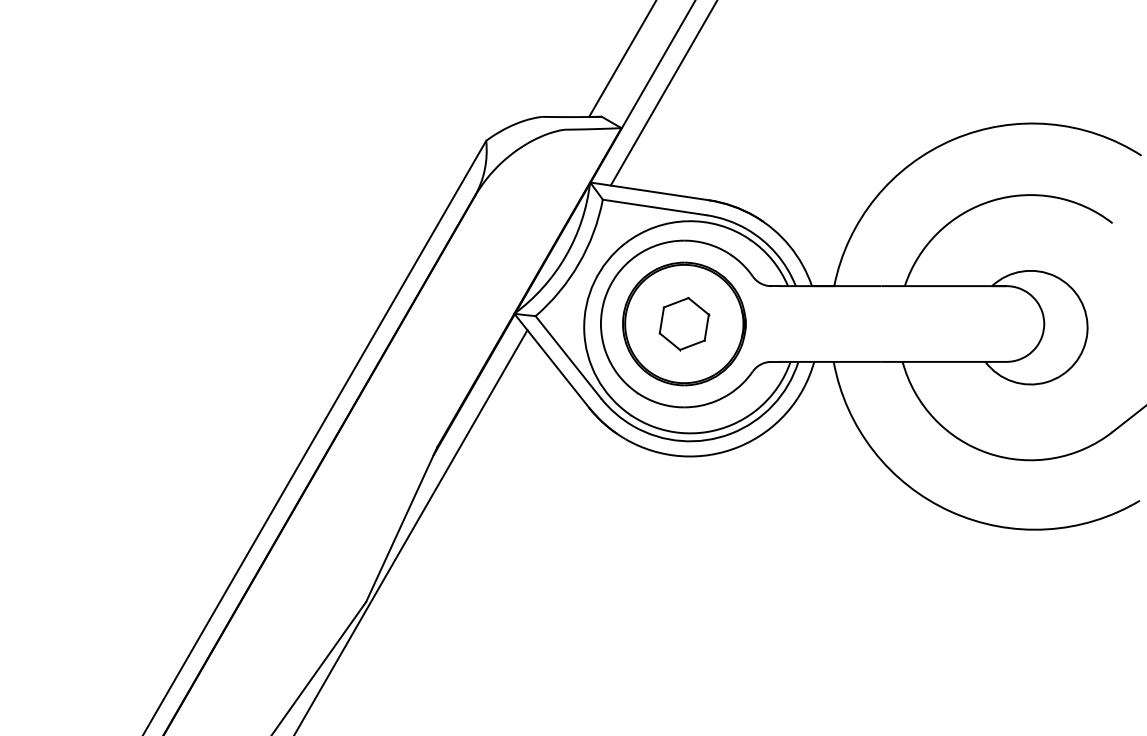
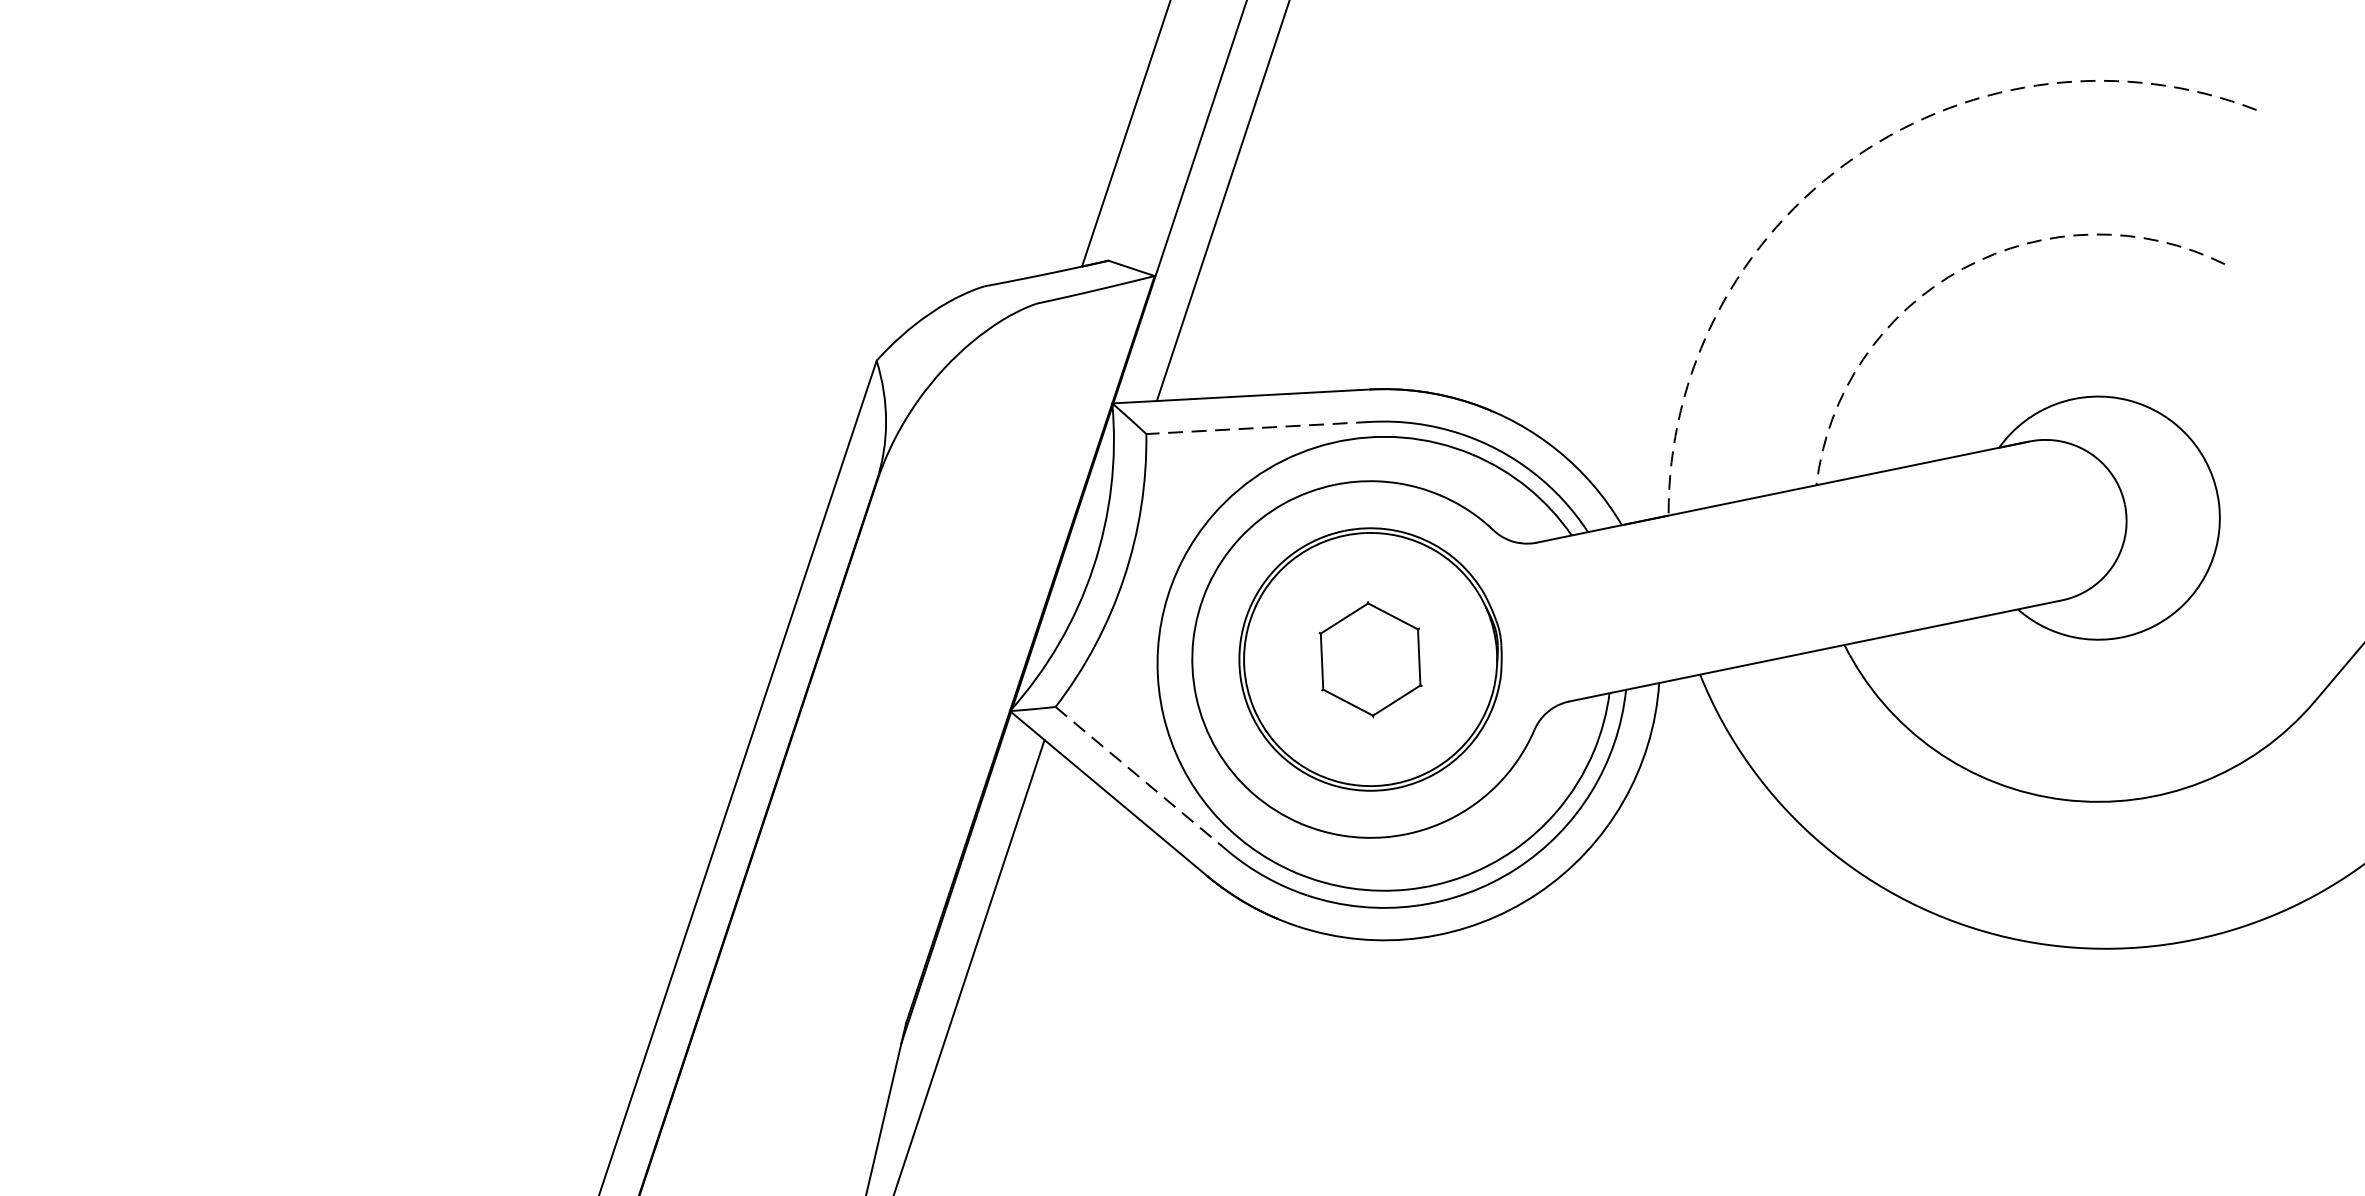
arc: (953, 139) -> (1855, 157), solid -> dashed
arc: (992, 200) -> (1963, 268), solid -> dashed
line: (654, 207) -> (1257, 428), solid -> dashed
line: (568, 357) -> (1142, 779), solid -> dashed

